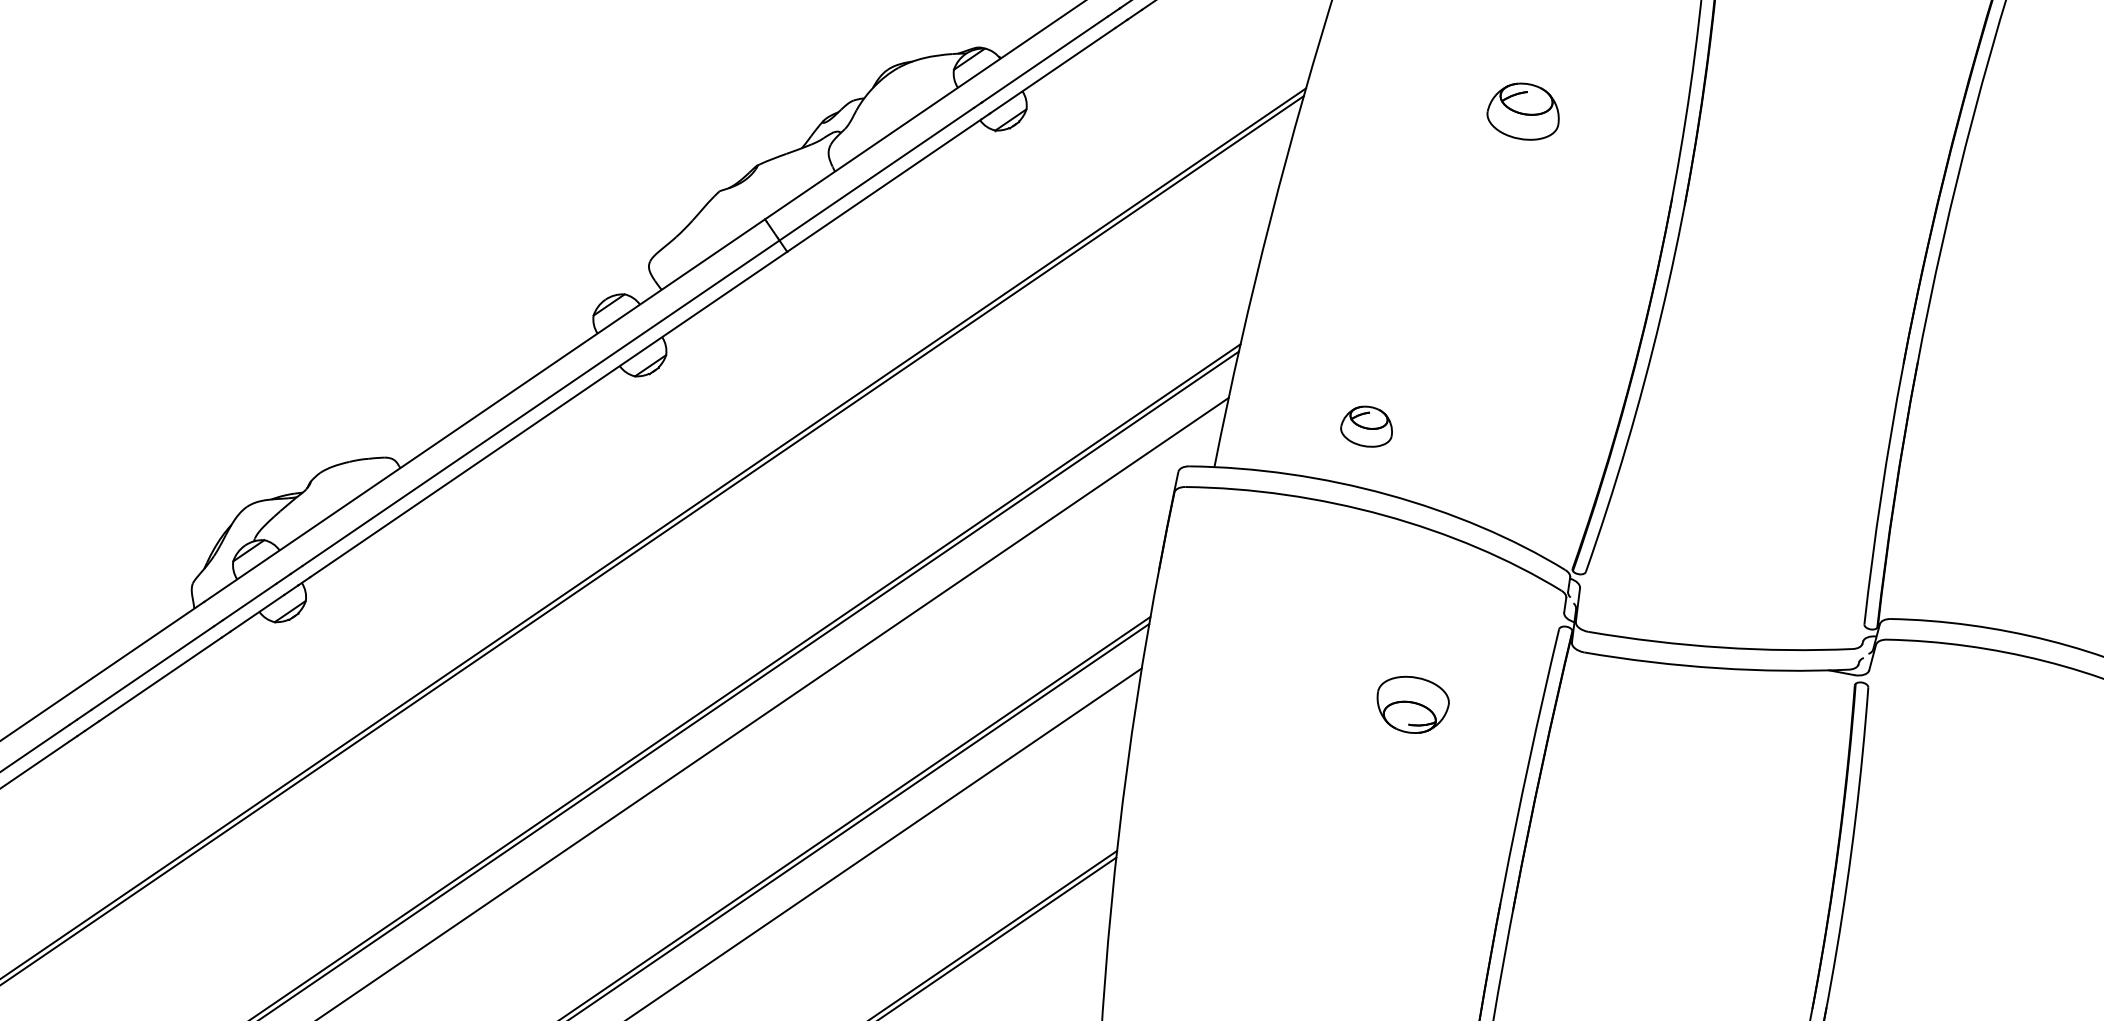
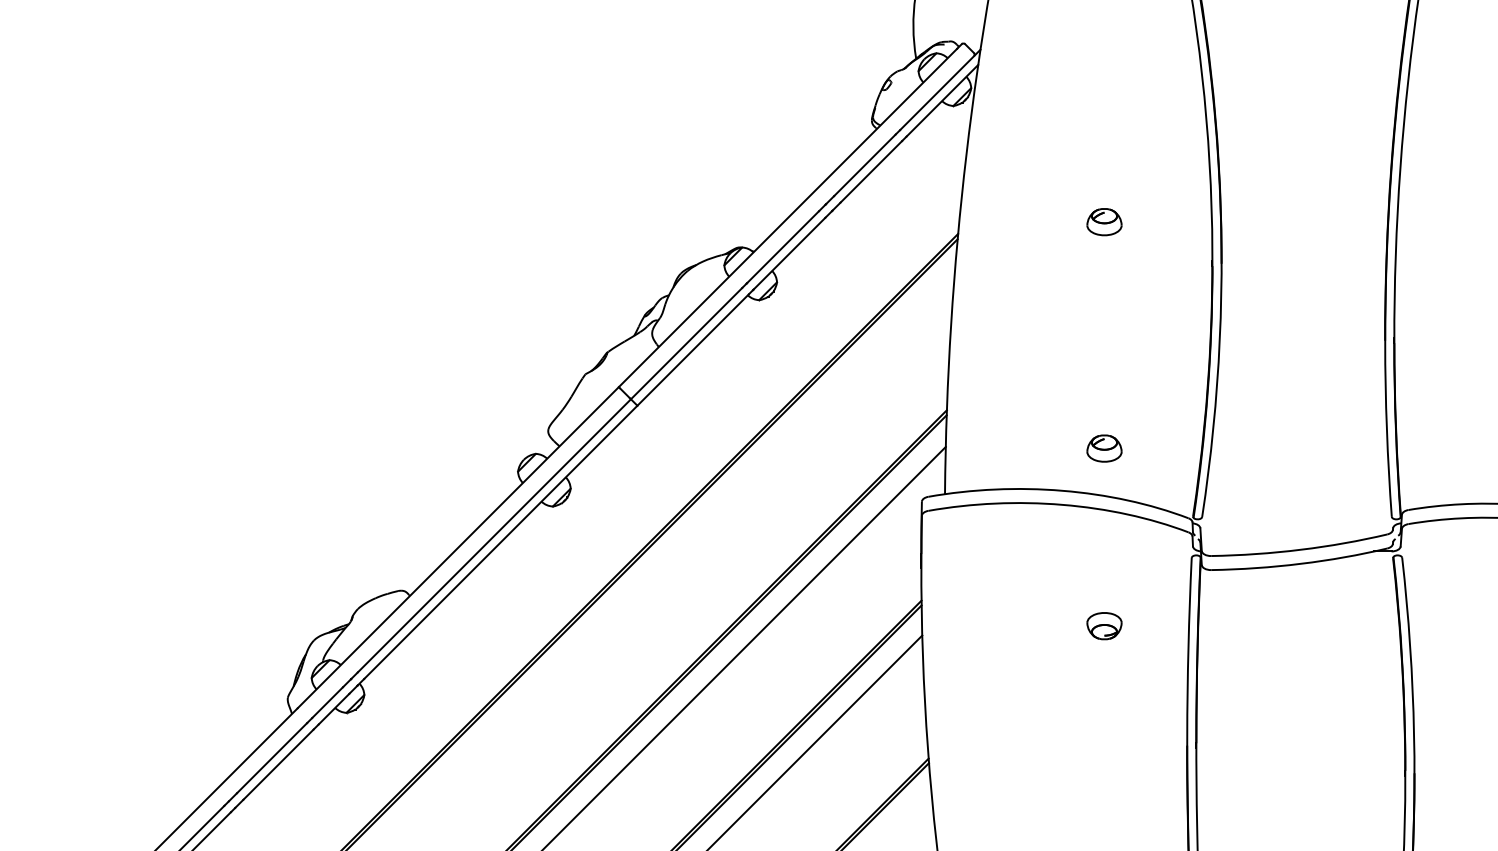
part: (1524, 112) -> (1104, 222), size x0.71
part: (1367, 426) -> (1104, 448), moved
part: (1411, 705) -> (1104, 626), size x0.71

